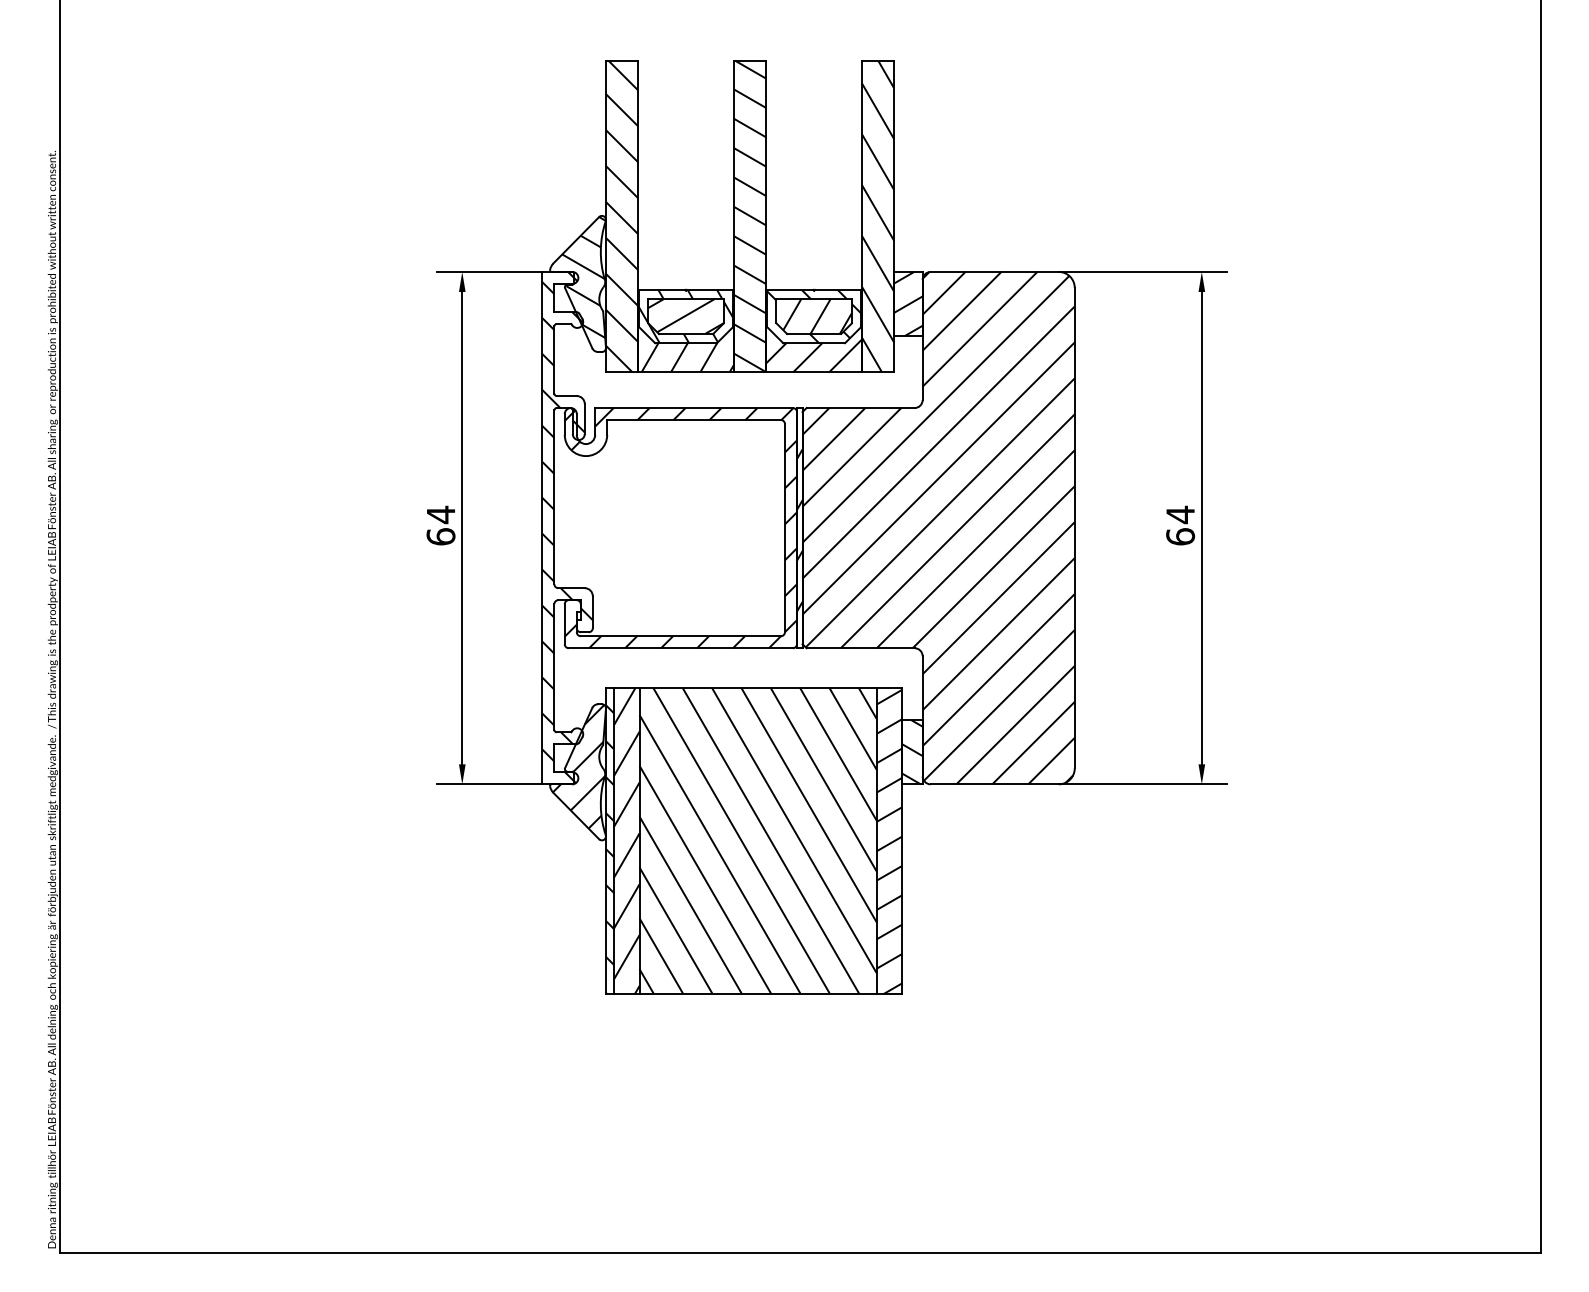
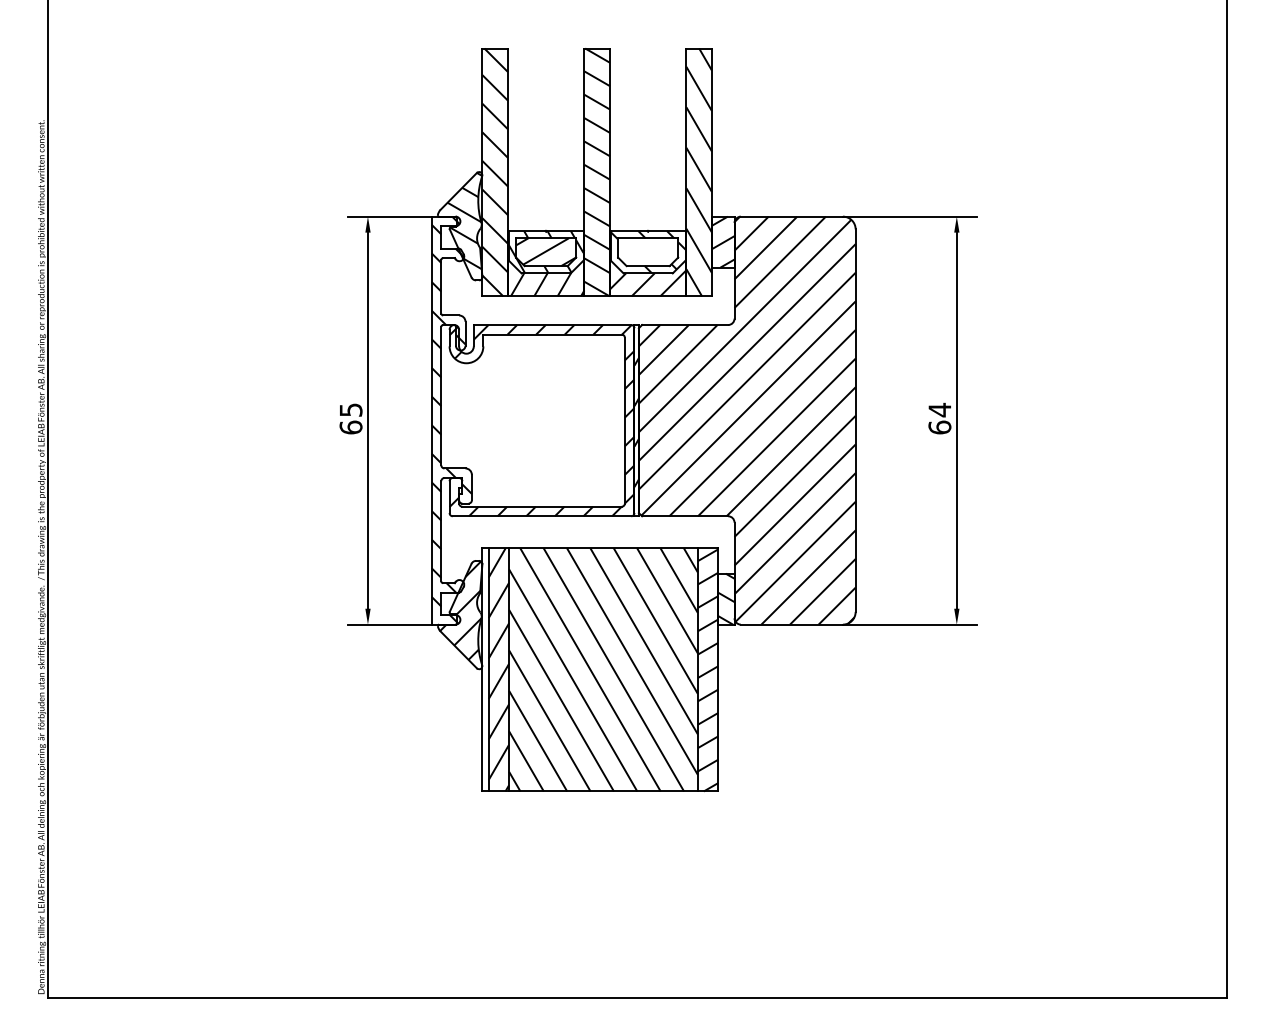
hatch: (817, 316) -> (650, 252), removed
text: (441, 514) -> (351, 409), 64 -> 65
hatch: (609, 849) -> (485, 676), removed

